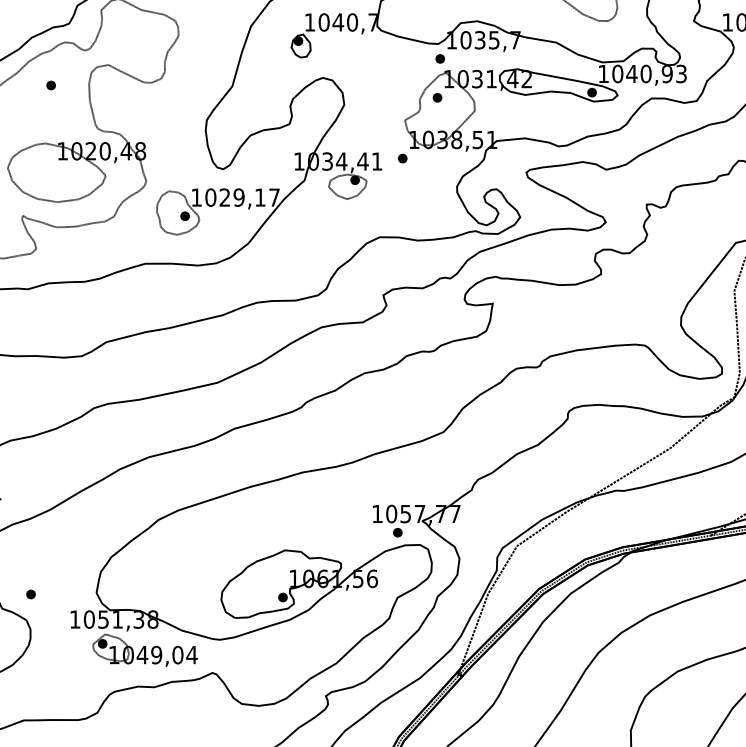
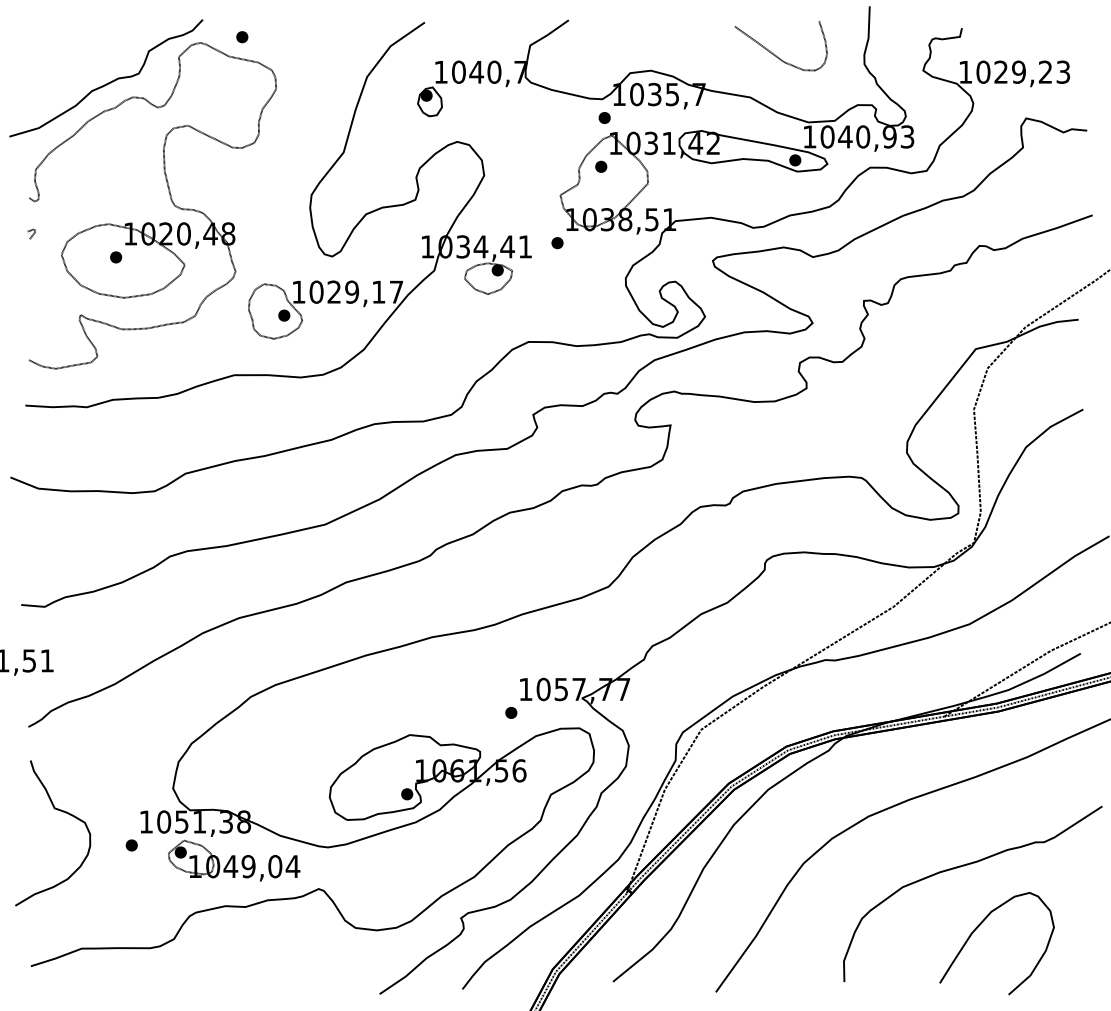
part: (51, 85) -> (116, 257), moved
part: (397, 532) -> (511, 712), moved
part: (30, 594) -> (131, 845), moved

